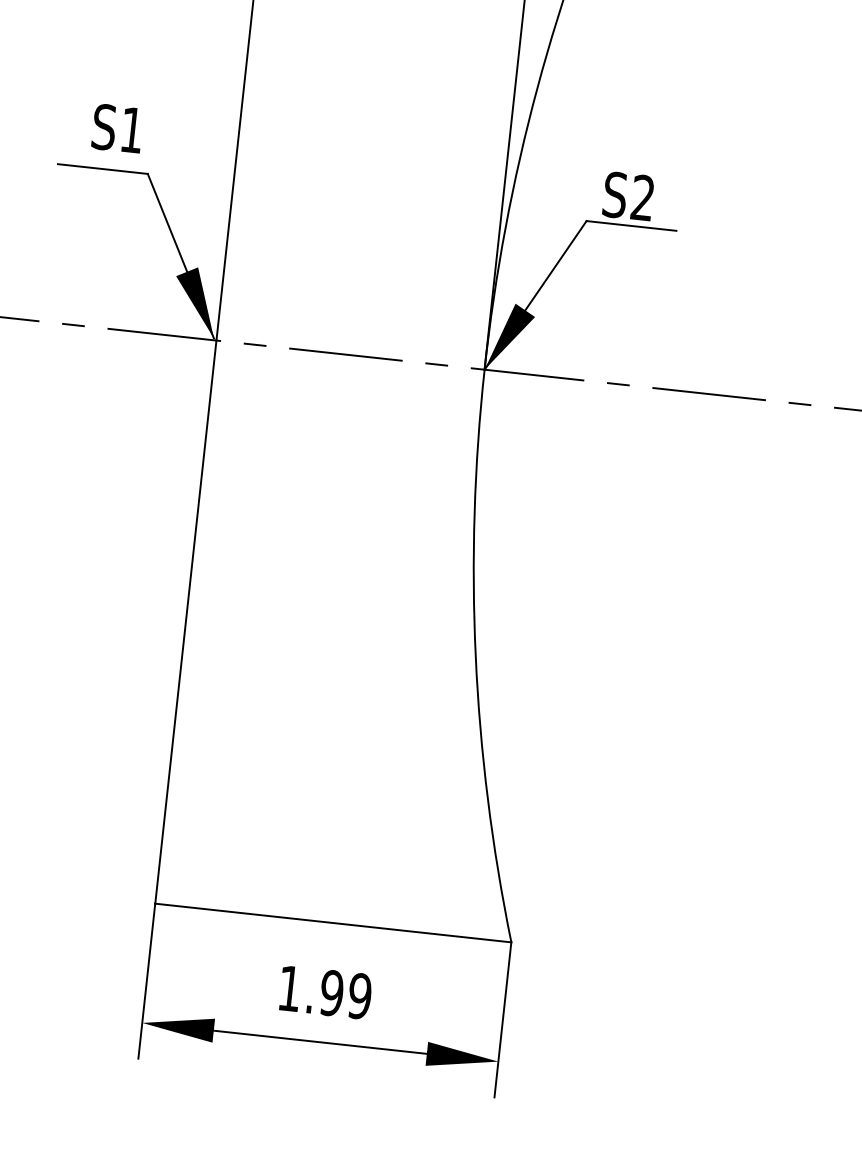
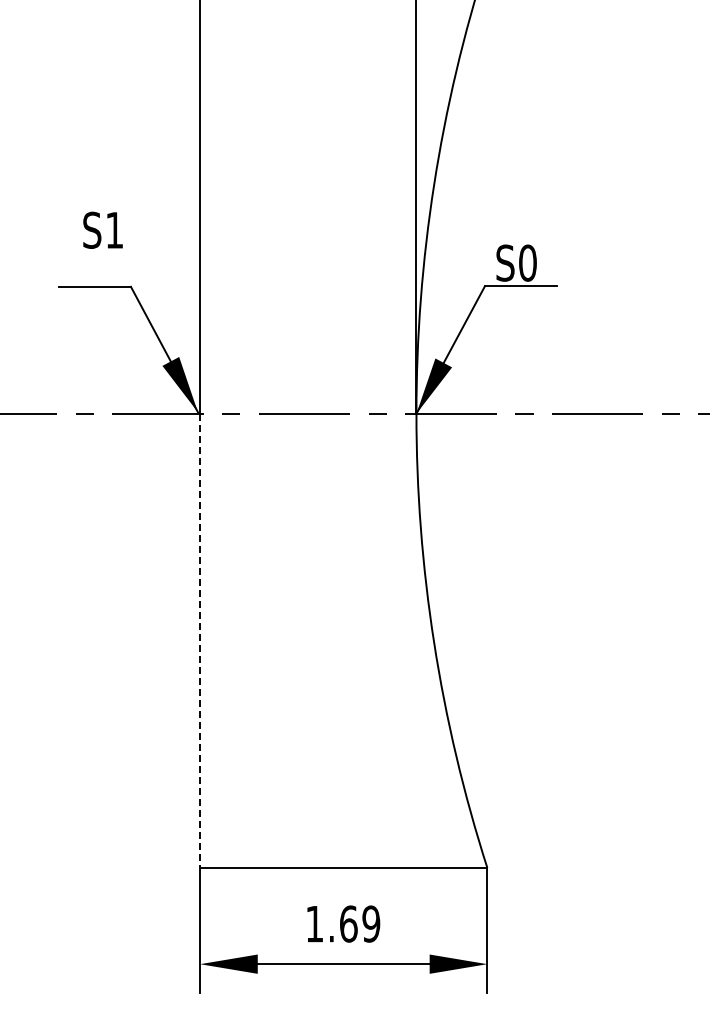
text: (117, 127) -> (102, 229), moved
text: (642, 197) -> (527, 262), S2 -> S0
line: (186, 622) -> (200, 641), solid -> dashed
text: (331, 992) -> (348, 923), 1.99 -> 1.69

